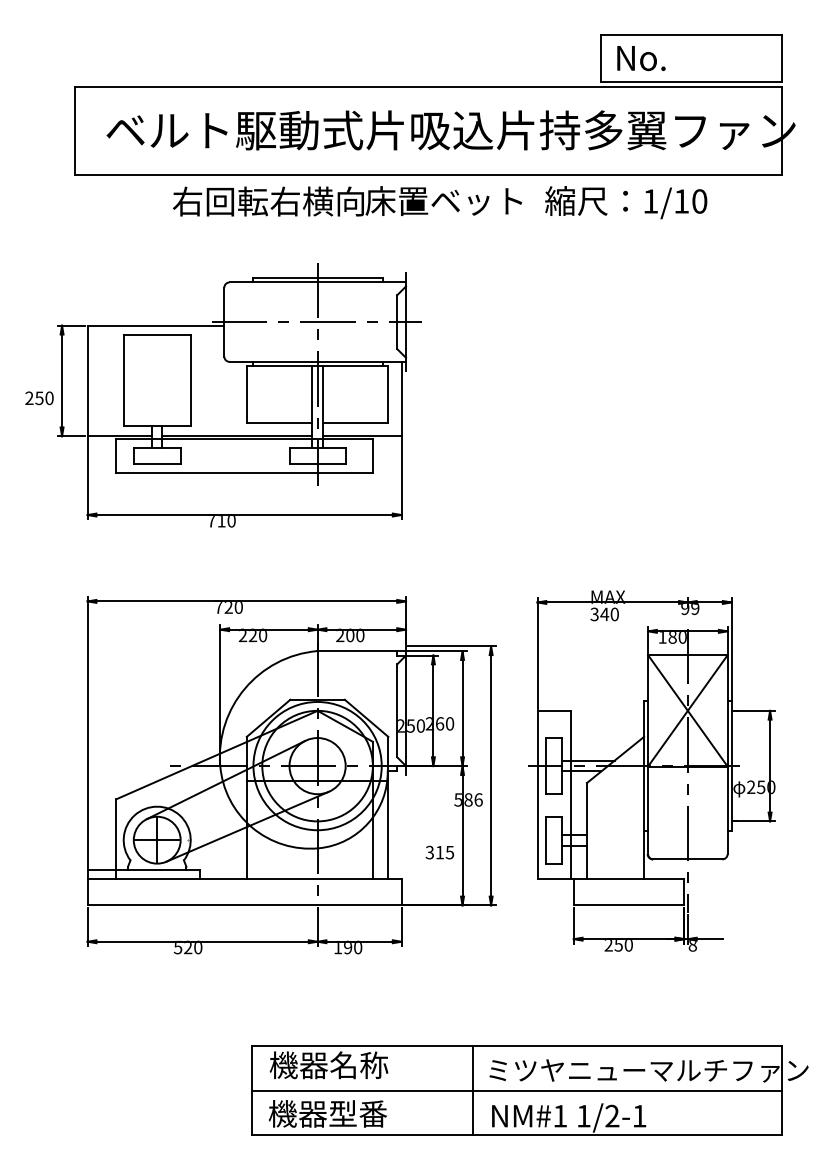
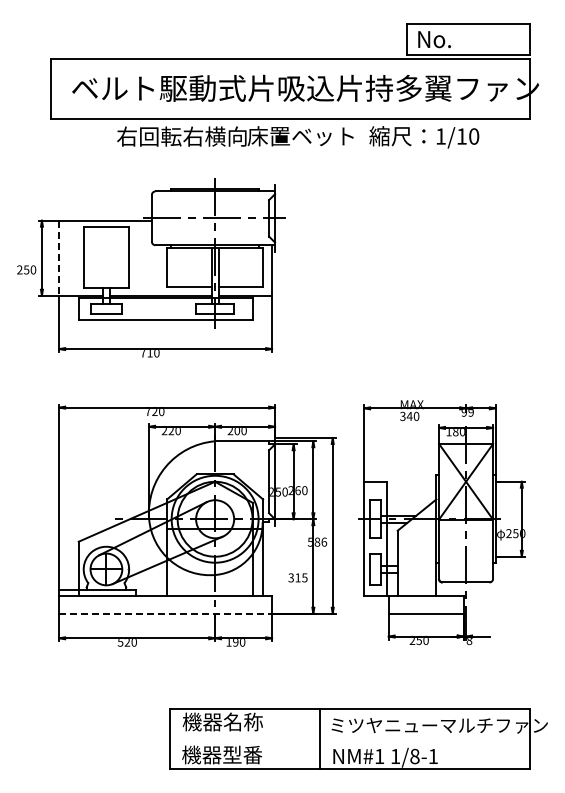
line: (87, 381) -> (59, 258), solid -> dashed
line: (245, 905) -> (166, 613), solid -> dashed
line: (517, 1091) -> (350, 739), removed
text: (611, 1116) -> (414, 756), 1/2-1 -> 1/8-1

